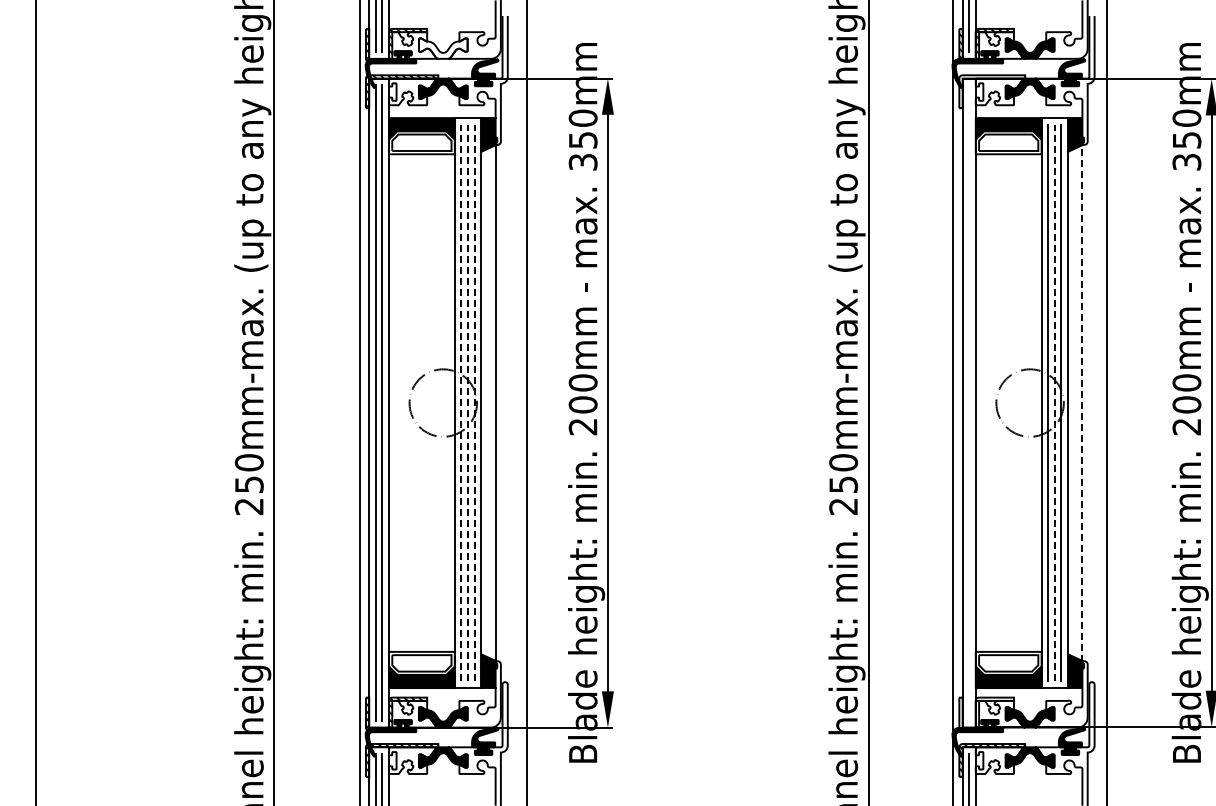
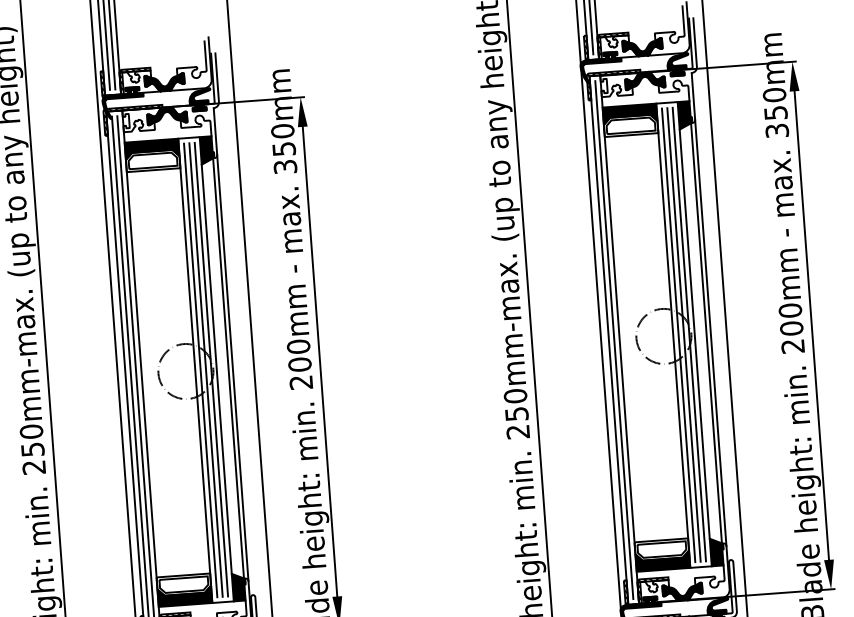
fill: (442, 48) -> (164, 82), added
hatch: (990, 91) -> (613, 85), added
line: (461, 402) -> (200, 369), dashed -> solid
line: (467, 402) -> (205, 369), dashed -> solid
line: (474, 402) -> (211, 369), dashed -> solid
line: (500, 402) -> (232, 367), added
line: (969, 402) -> (614, 339), added
line: (1054, 402) -> (683, 334), dashed -> solid
line: (1087, 402) -> (710, 332), added
line: (1082, 403) -> (706, 333), dashed -> solid
hatch: (986, 713) -> (646, 591), added

